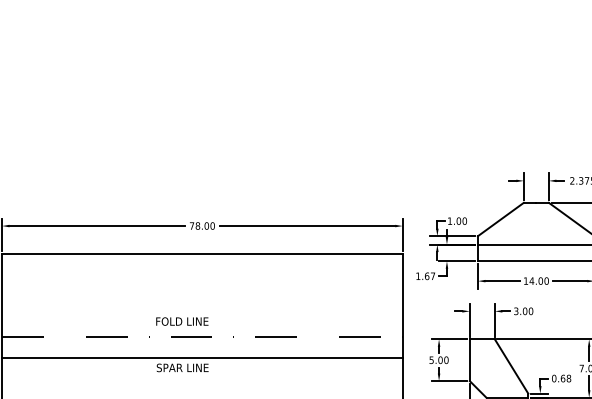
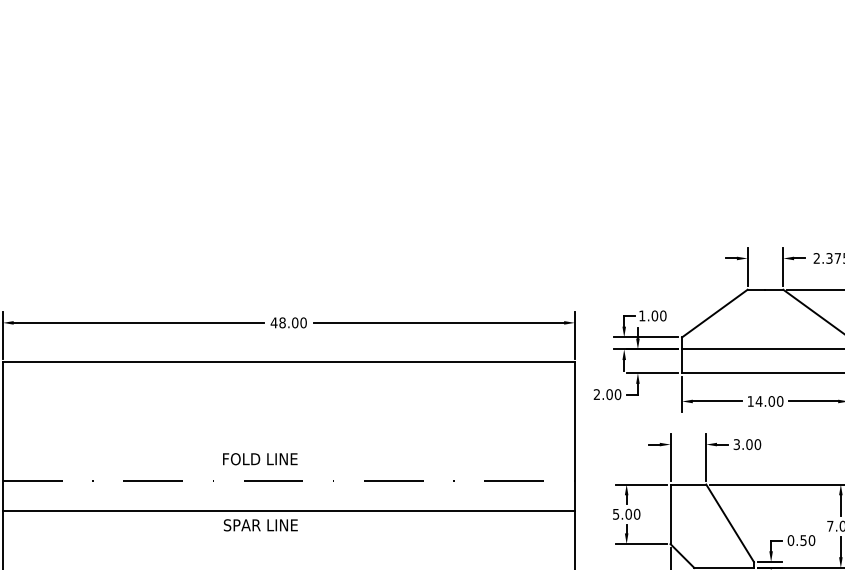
text: (191, 225) -> (273, 322), 78.00 -> 48.00
text: (425, 276) -> (607, 394), 1.67 -> 2.00
text: (565, 378) -> (807, 540), 0.68 -> 0.50

